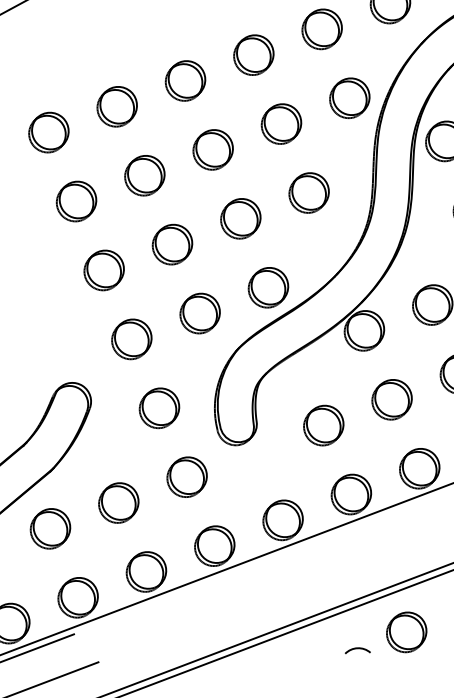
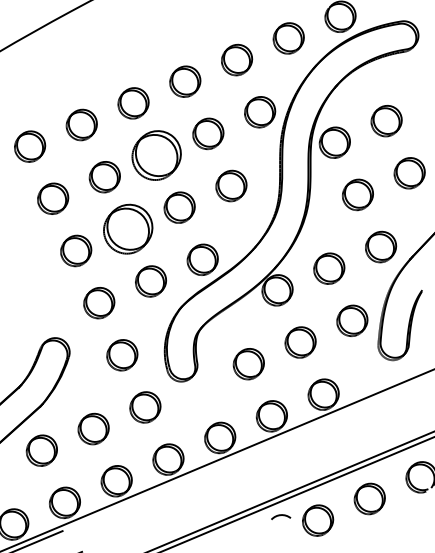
part: (213, 149) -> (156, 155), size x1.6
part: (171, 244) -> (127, 229), size x1.6
curve: (358, 648) -> (281, 515), moved

